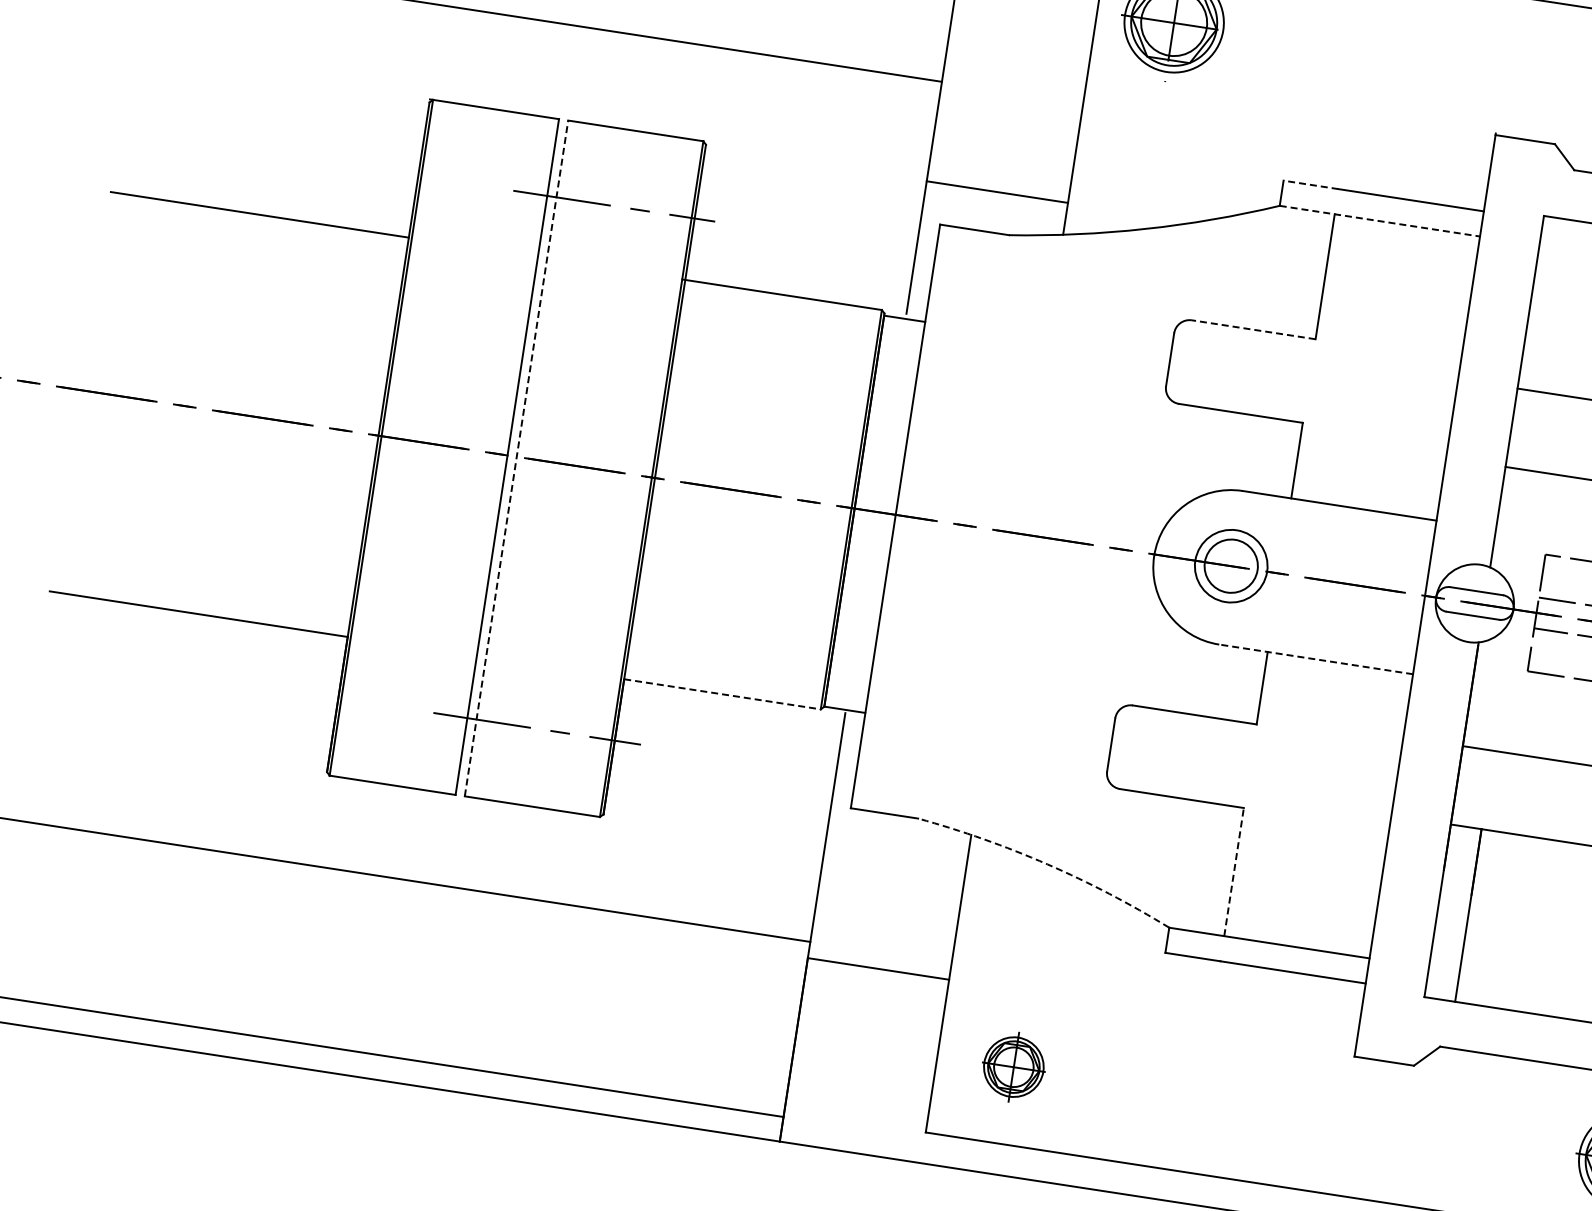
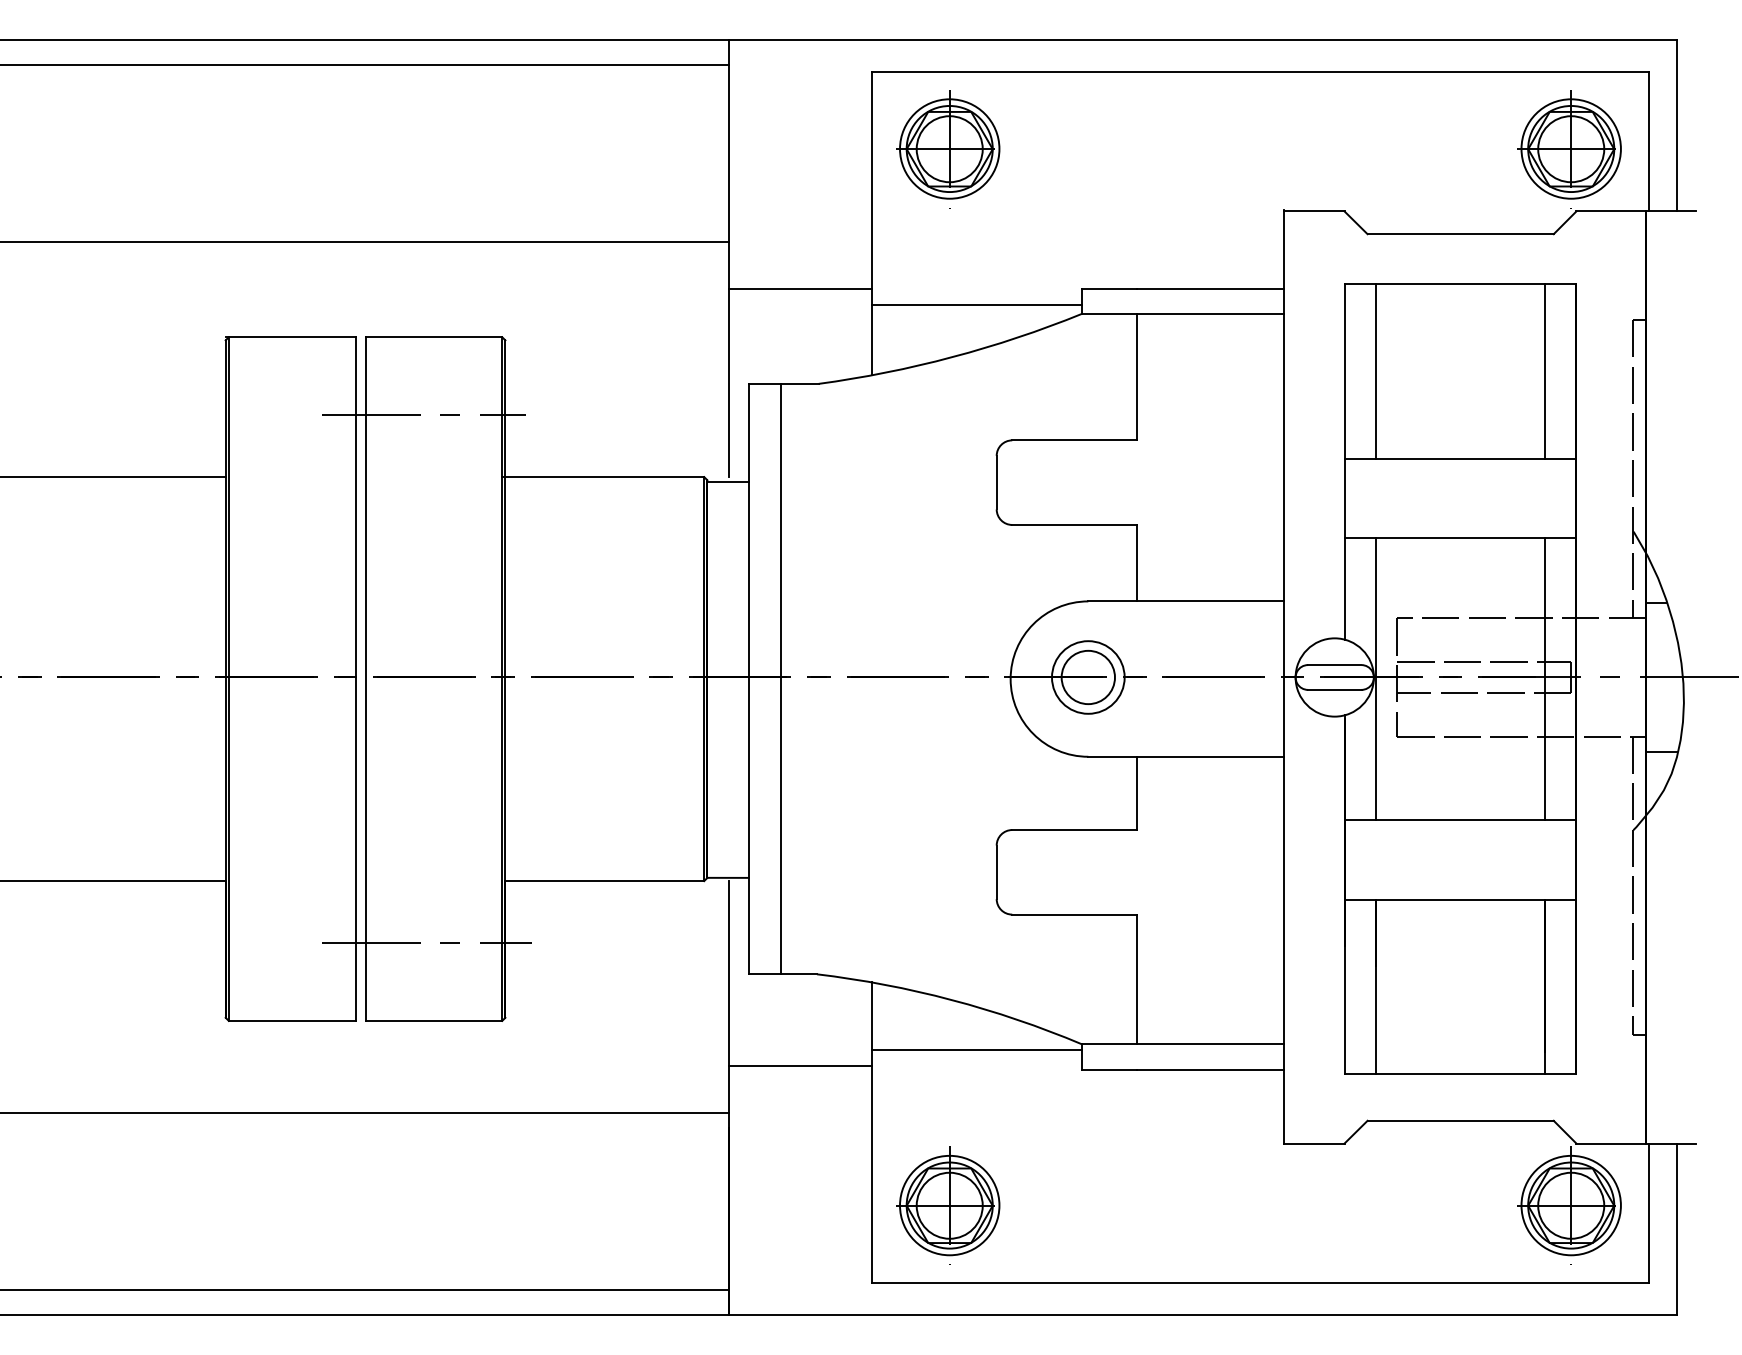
line: (1177, 180) -> (976, 304), added
line: (1311, 184) -> (1109, 288), dashed -> solid
line: (997, 192) -> (800, 289), moved
line: (1380, 220) -> (1183, 313), dashed -> solid
line: (1561, 306) -> (1375, 370), added
line: (1253, 329) -> (1074, 440), dashed -> solid
line: (516, 458) -> (365, 679), dashed -> solid
line: (926, 520) -> (780, 678), added
line: (1514, 610) -> (1375, 678), added
line: (1315, 659) -> (1185, 756), dashed -> solid
line: (723, 694) -> (605, 881), dashed -> solid
arc: (1047, 864) -> (951, 1000), dashed -> solid
line: (1234, 872) -> (1137, 979), dashed -> solid
line: (1064, 918) -> (976, 1050), added
line: (878, 968) -> (800, 1065), moved
part: (1013, 1066) -> (948, 1205), size x1.67

